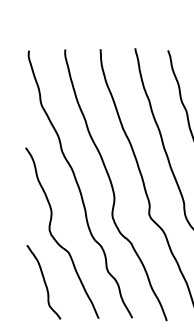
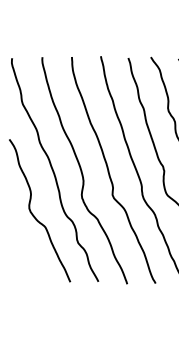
curve: (43, 281) -> (24, 251), removed

